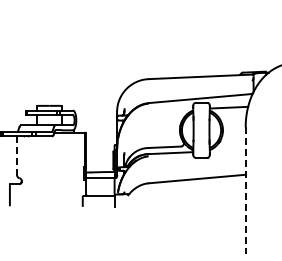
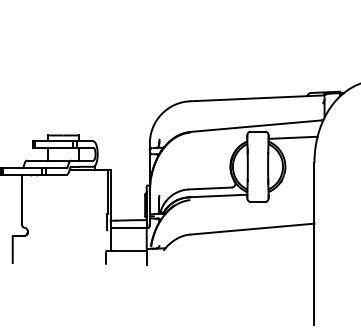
line: (17, 156) -> (22, 200), dashed -> solid
line: (245, 190) -> (314, 243), dashed -> solid

